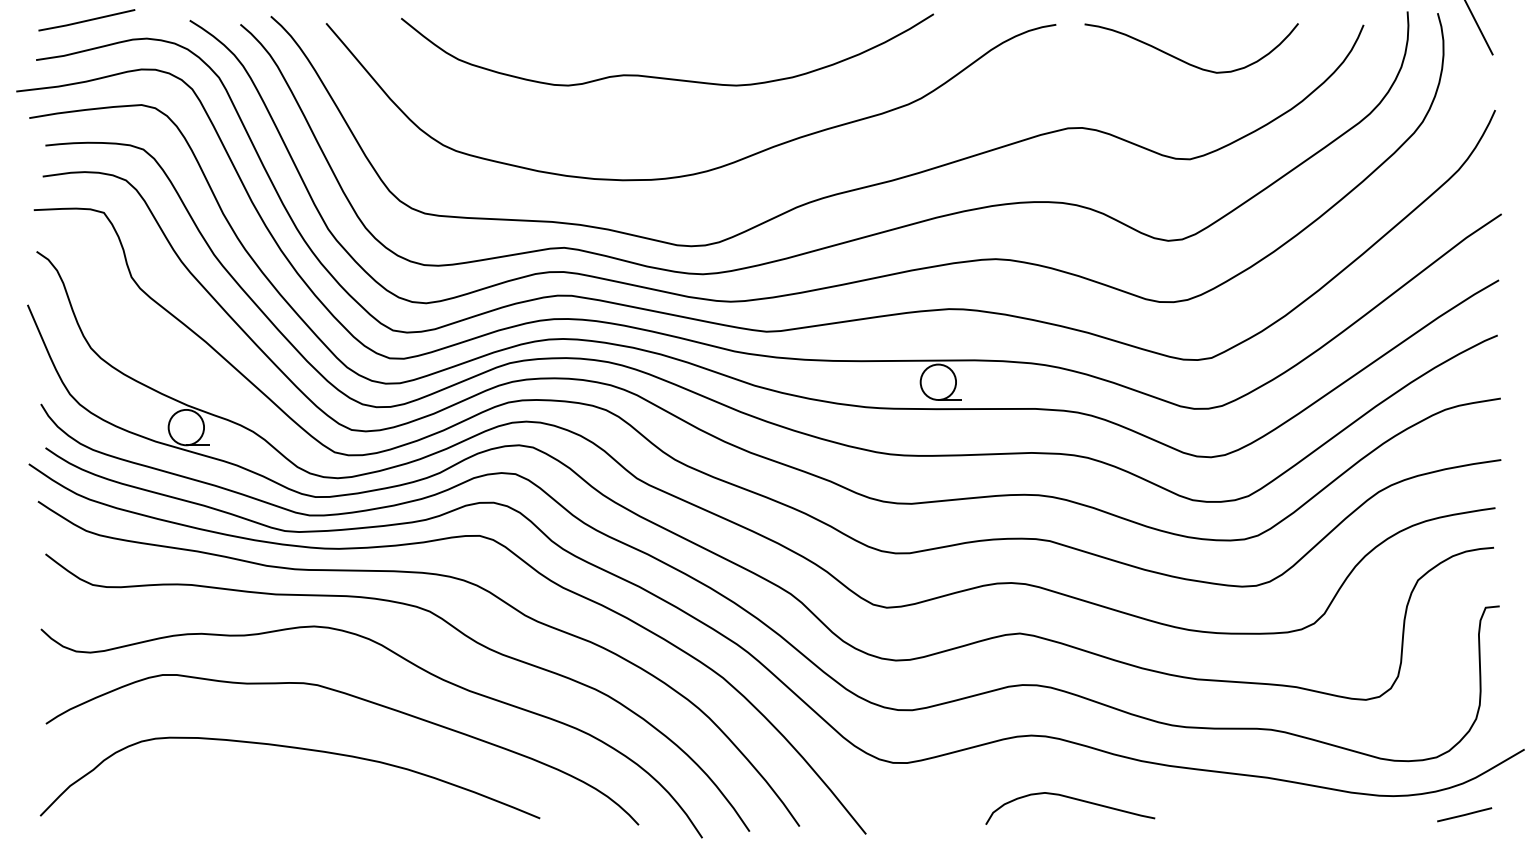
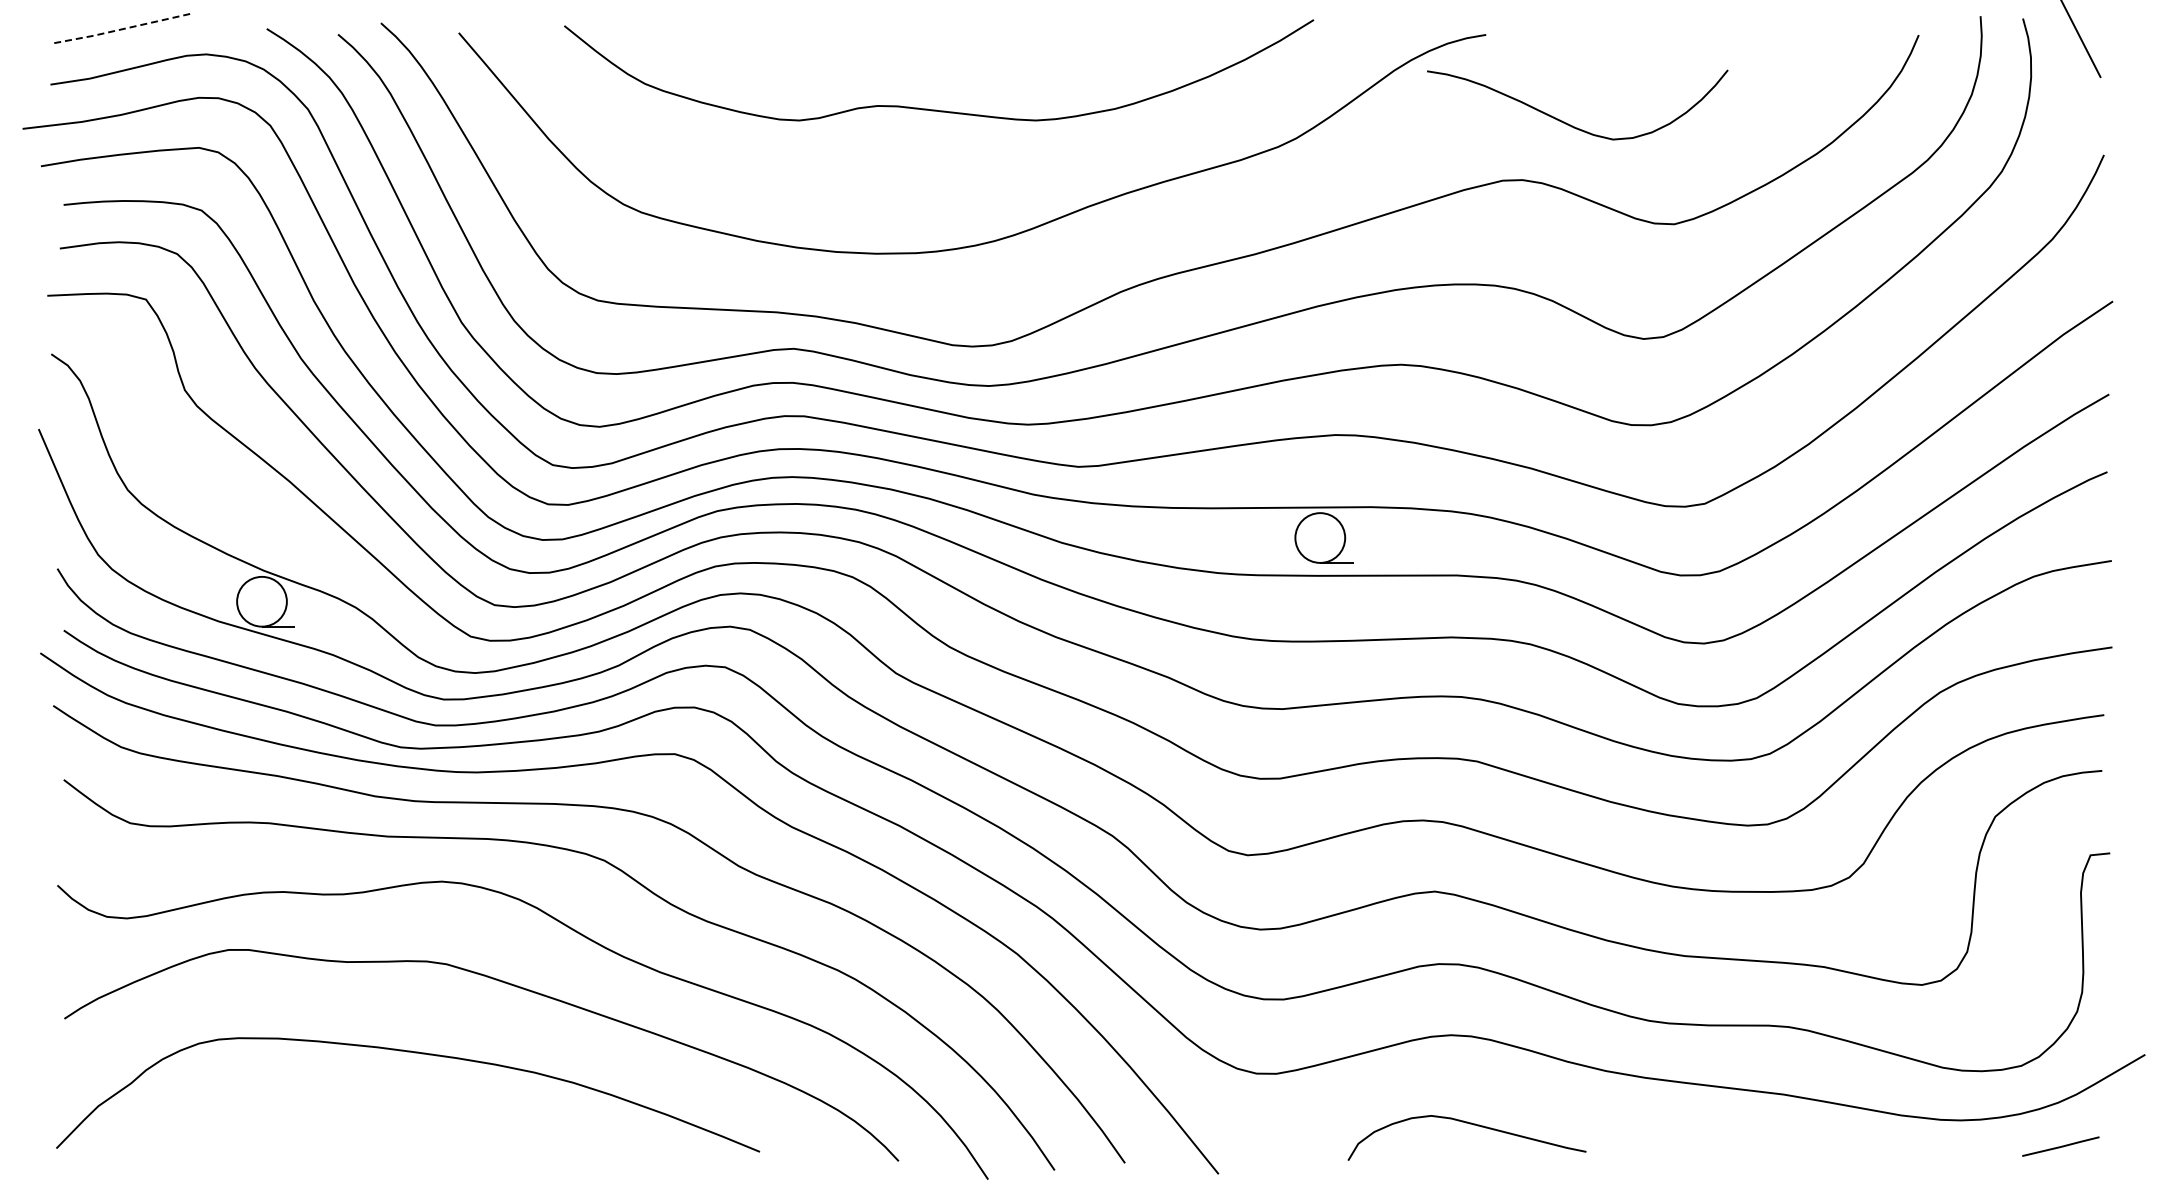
line: (86, 20) -> (121, 29), solid -> dashed
curve: (1185, 61) -> (1568, 123), moved
curve: (1072, 799) -> (1469, 1124), moved

